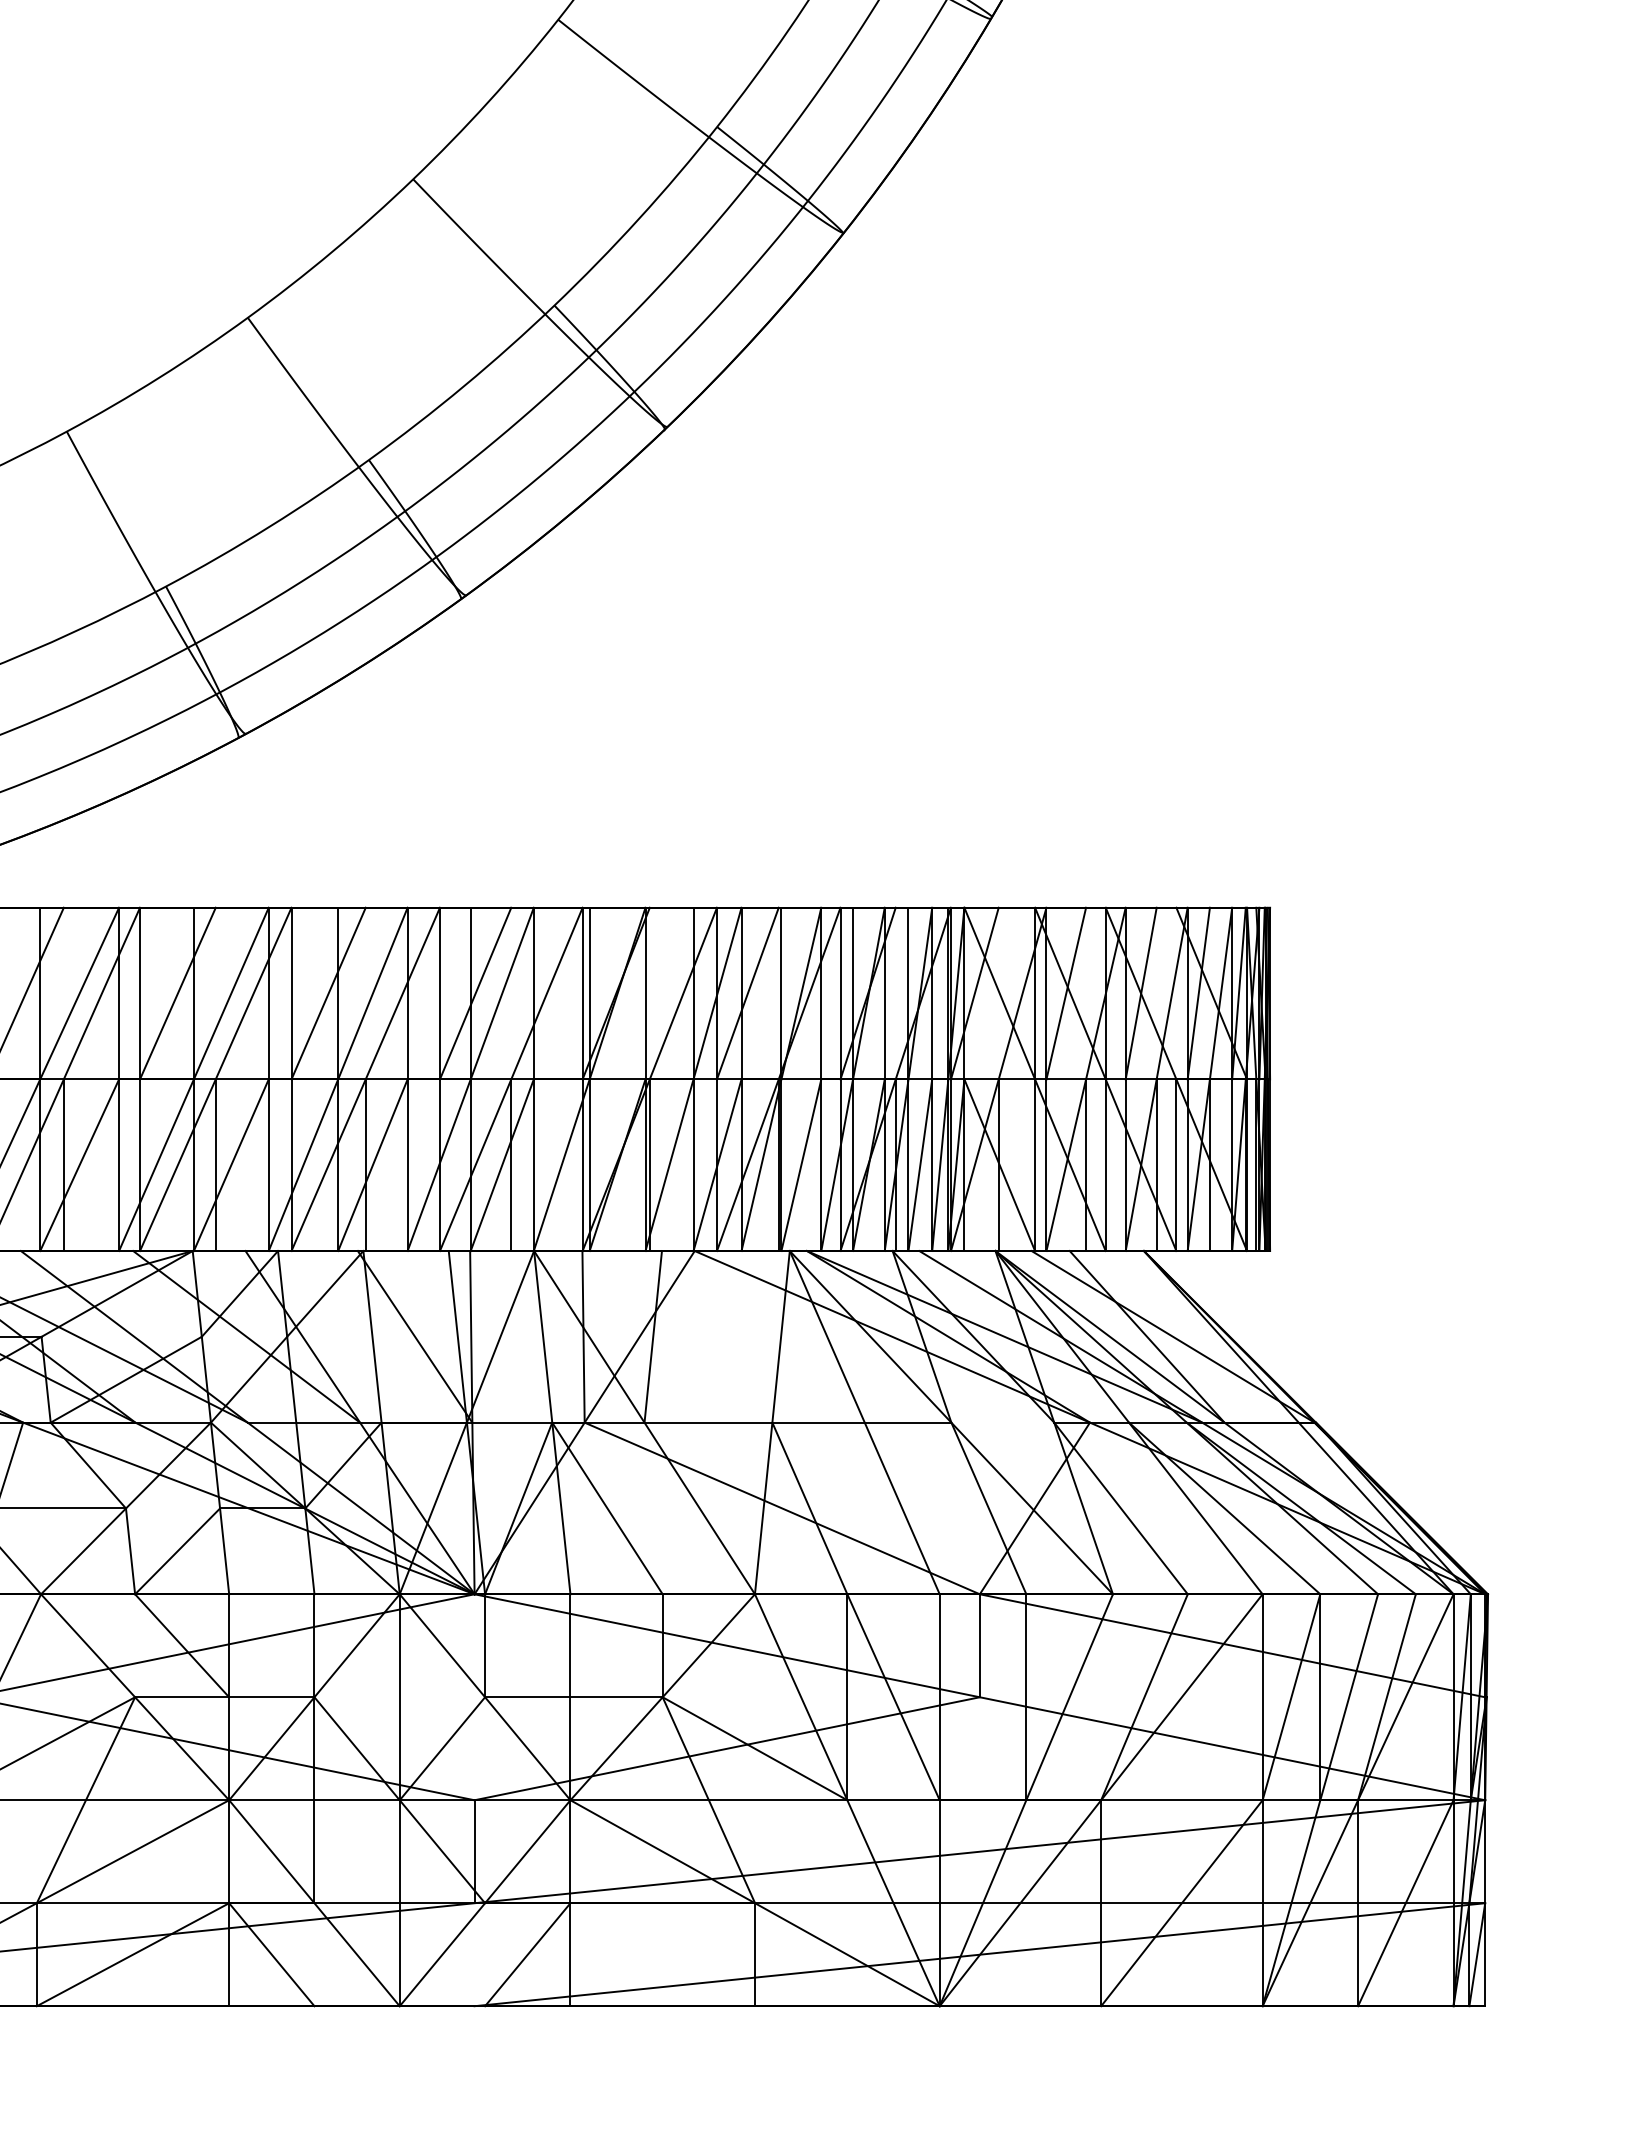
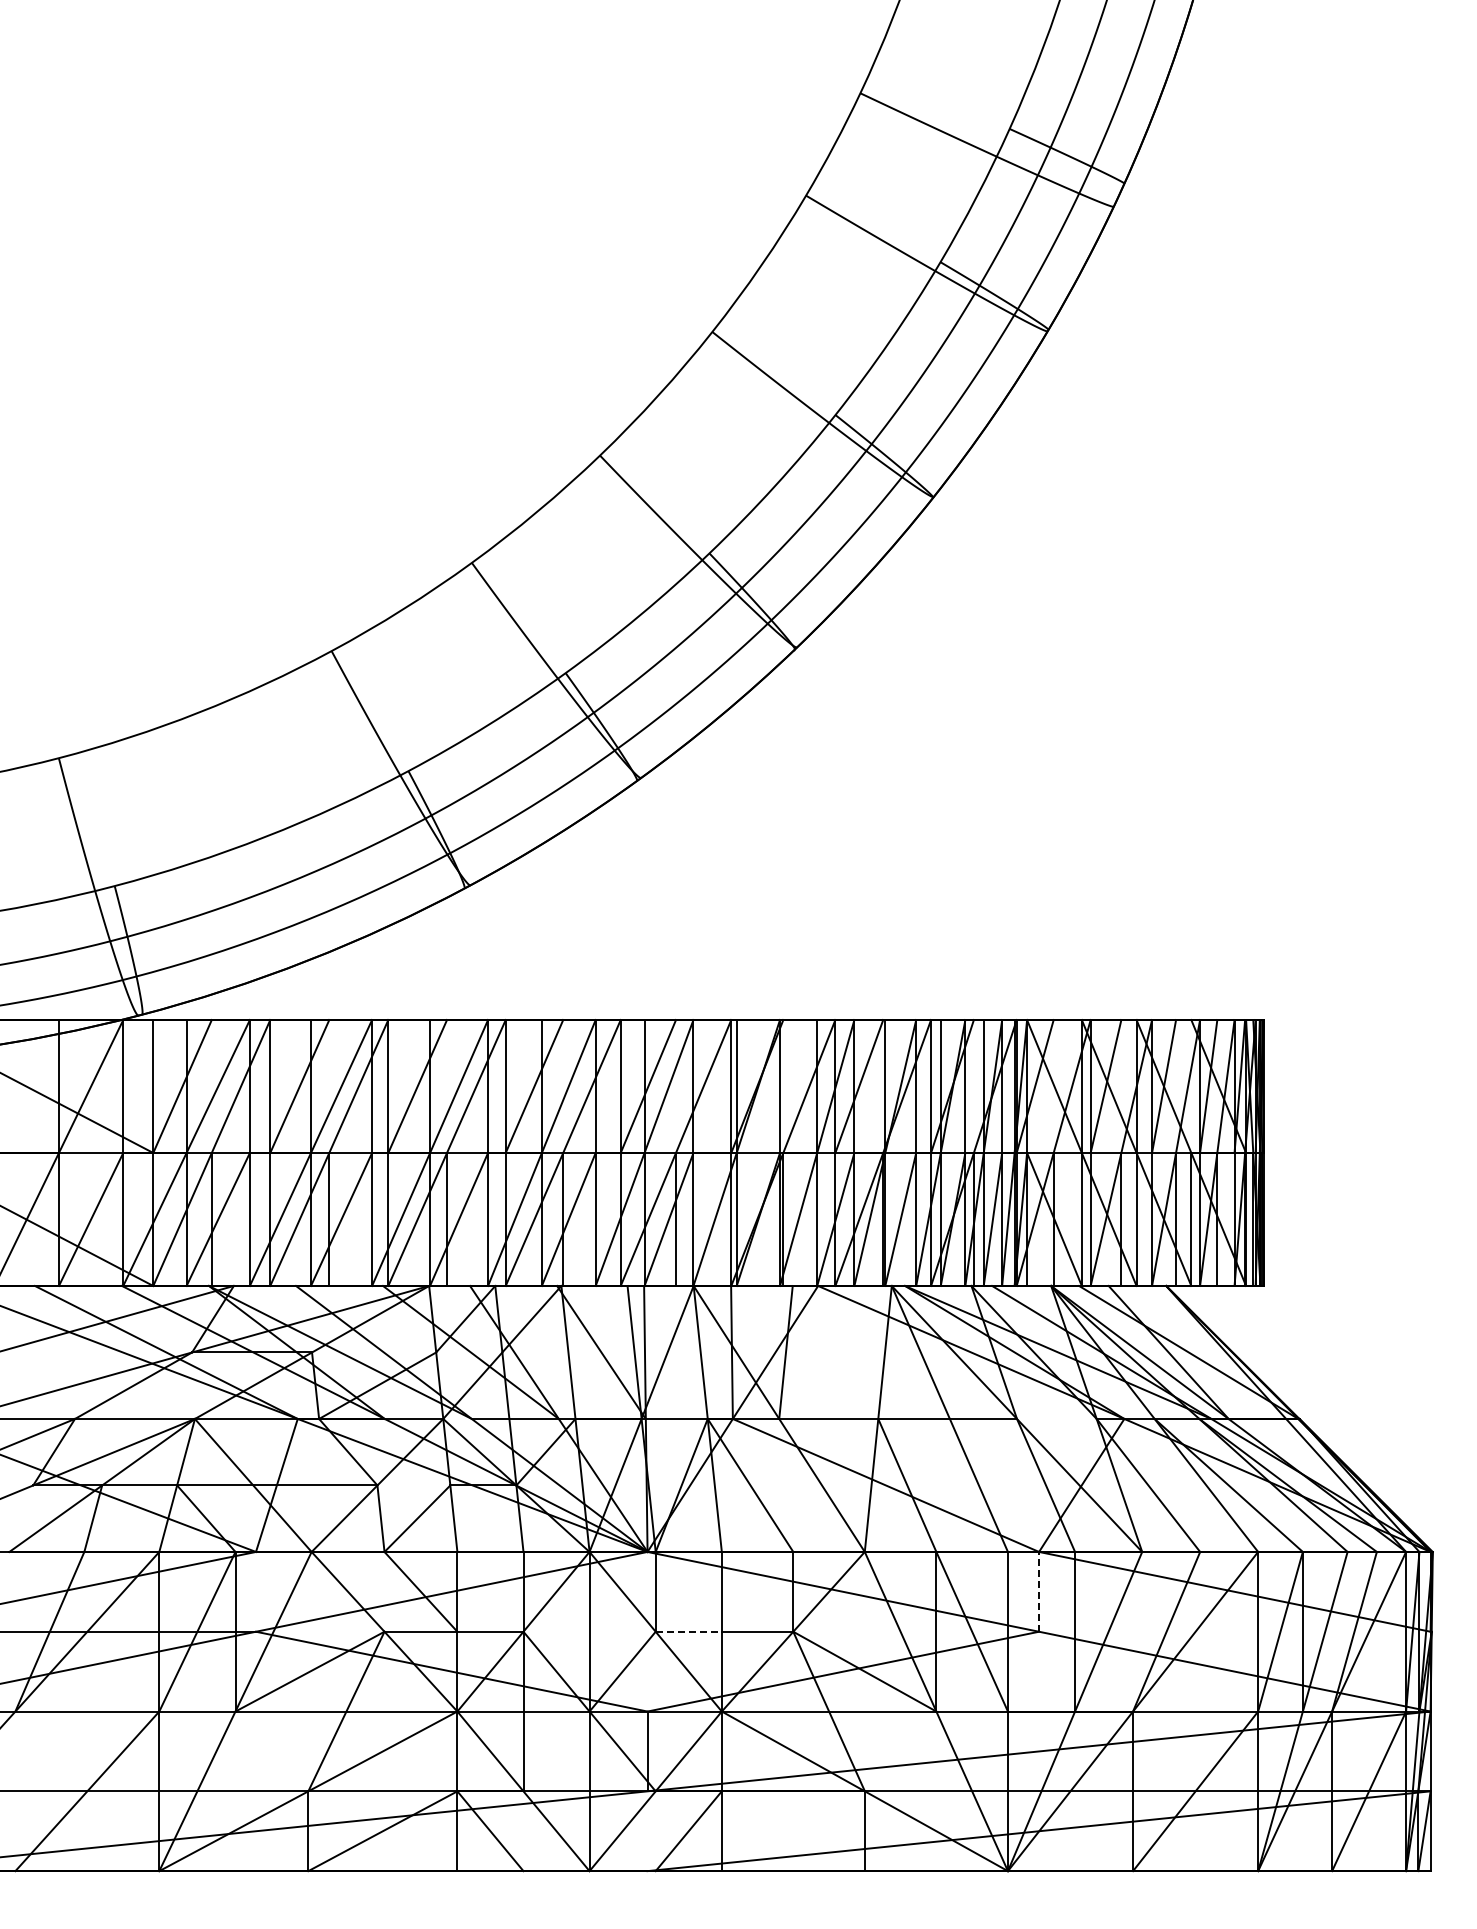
line: (980, 1645) -> (1039, 1591), solid -> dashed
line: (528, 1696) -> (689, 1631), solid -> dashed

